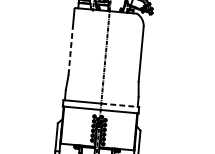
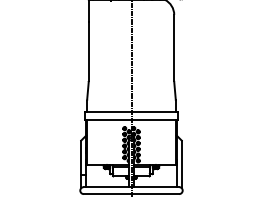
line: (70, 50) -> (88, 51), dashed -> solid
line: (121, 105) -> (155, 112), dashed -> solid

